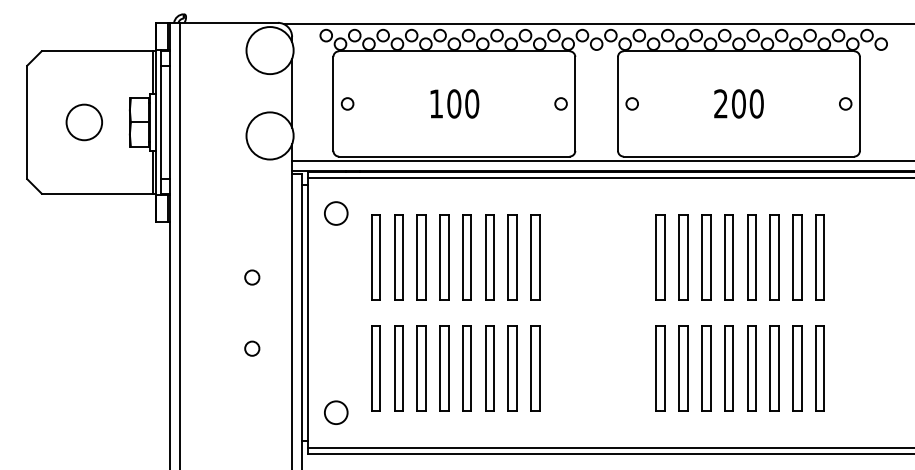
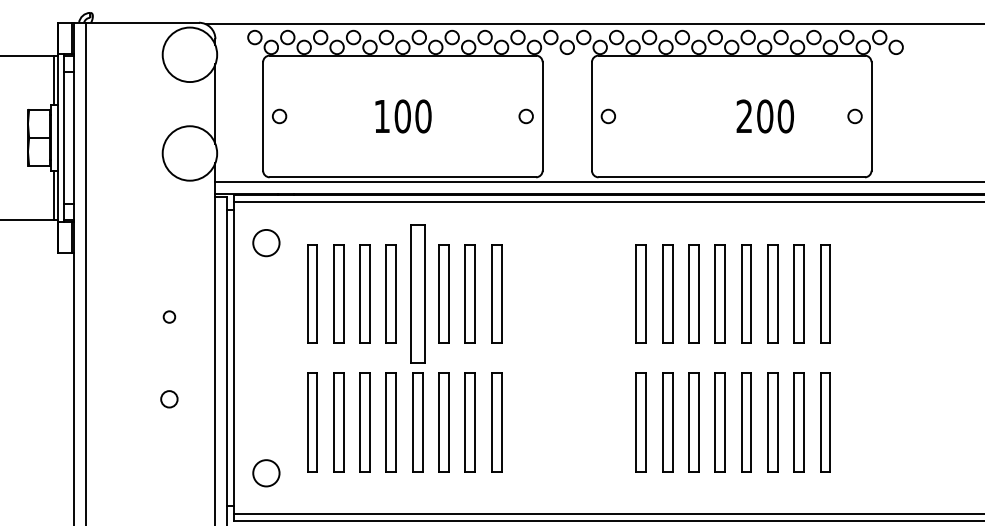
text: (738, 103) -> (764, 115), moved
part: (466, 257) -> (416, 293), size x1.4
circle: (252, 277) -> (169, 317), size x0.7

